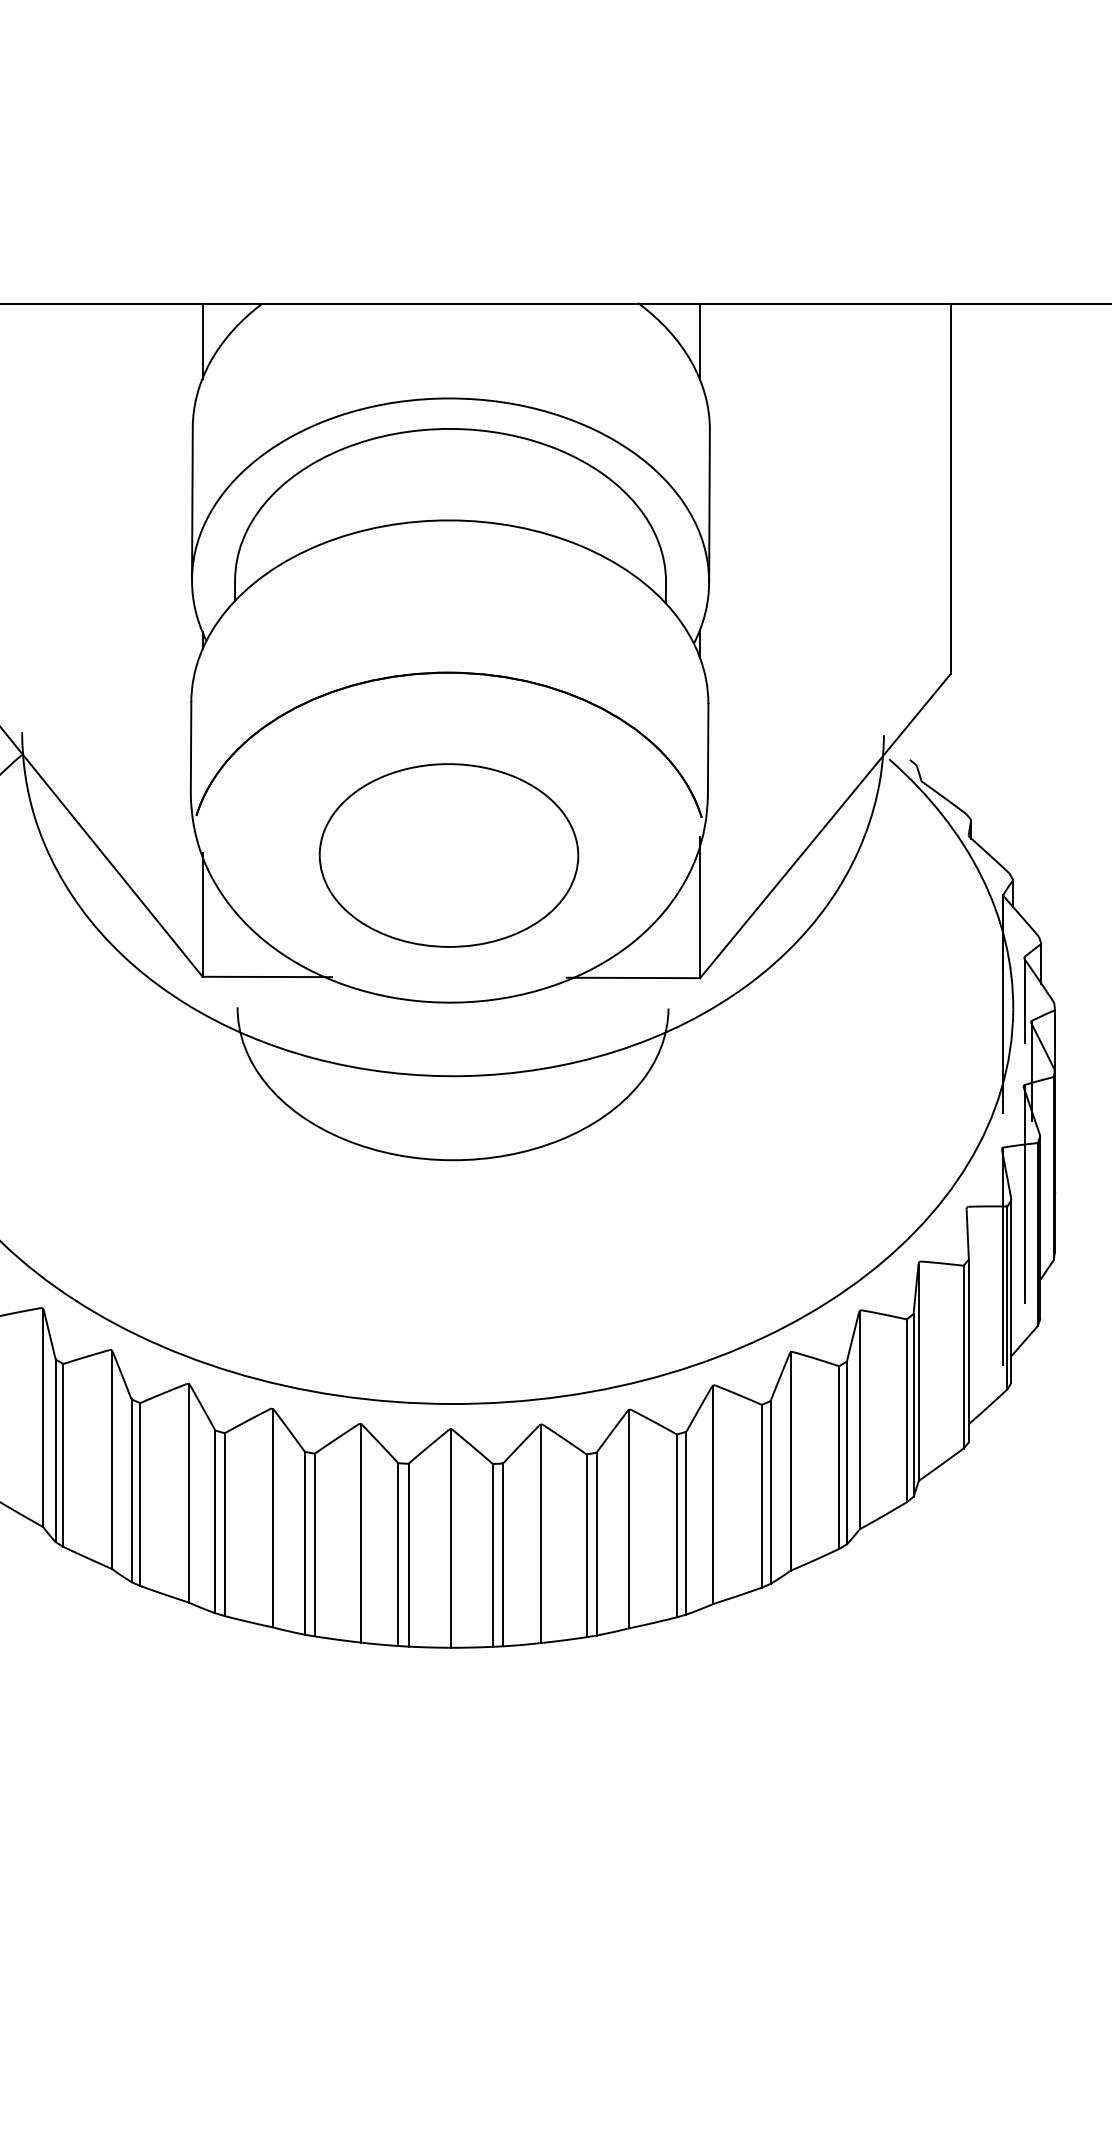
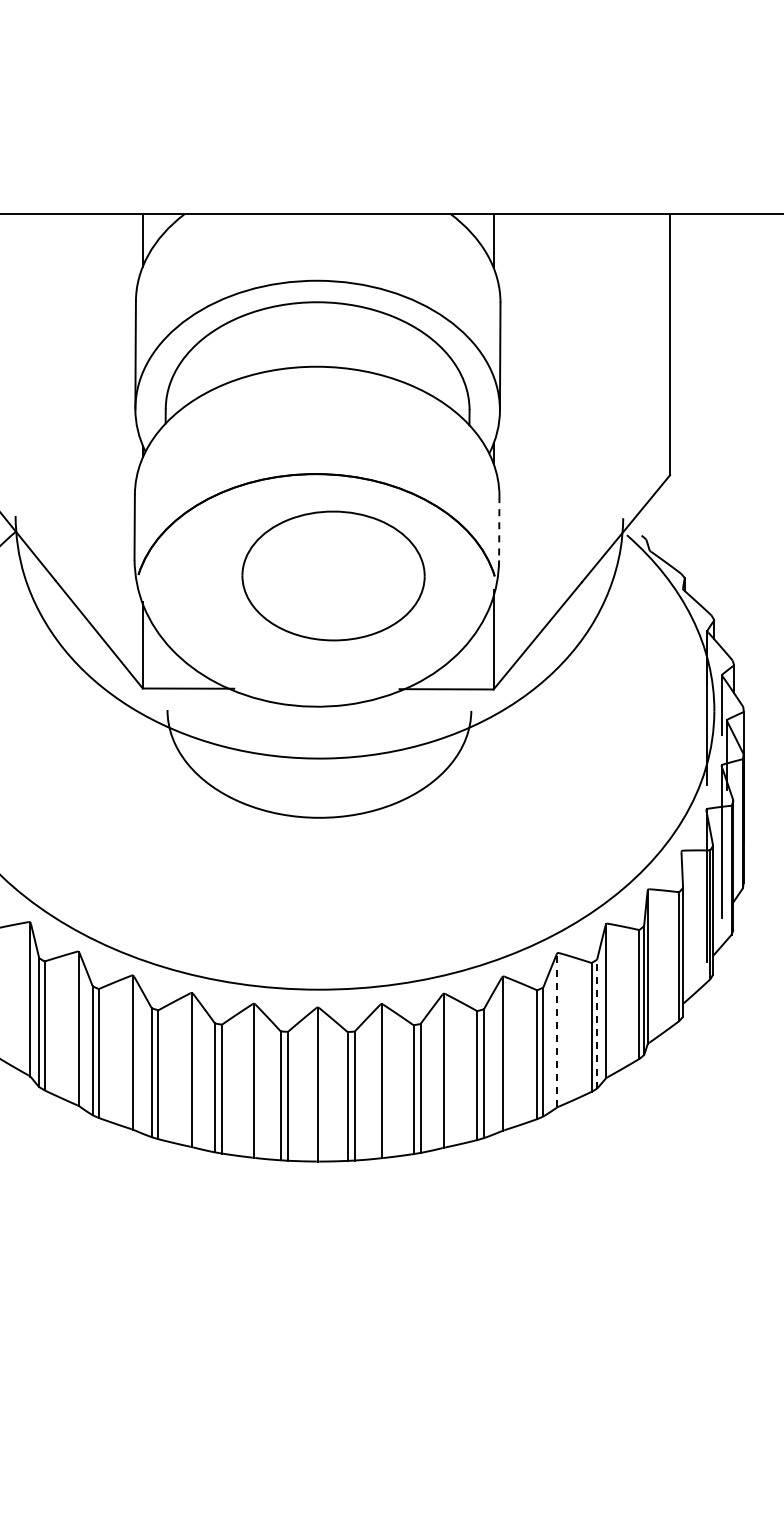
line: (708, 749) -> (499, 528), solid -> dashed
part: (448, 854) -> (333, 575), moved
line: (847, 1451) -> (597, 1023), solid -> dashed
line: (790, 1461) -> (557, 1030), solid -> dashed

